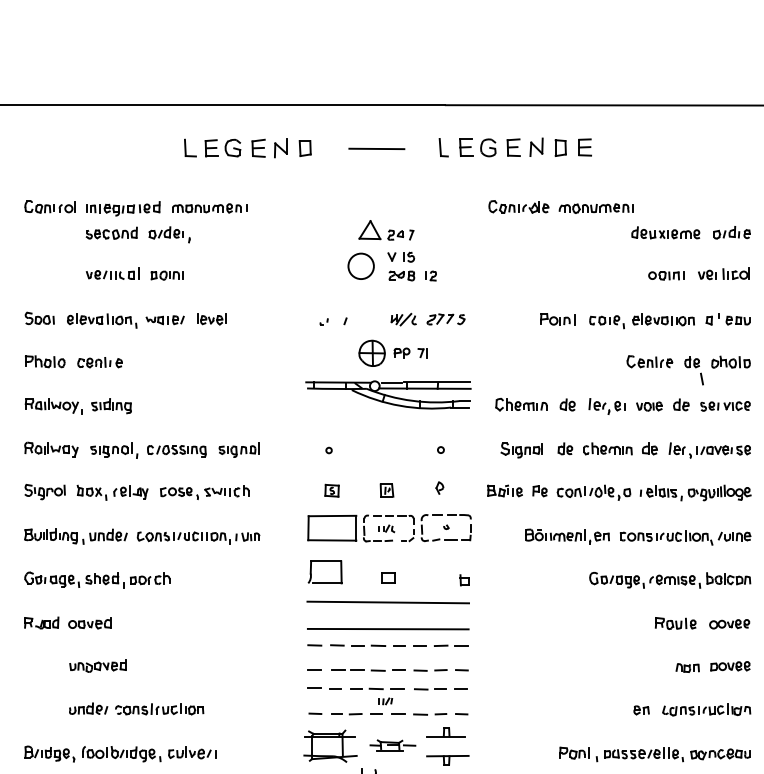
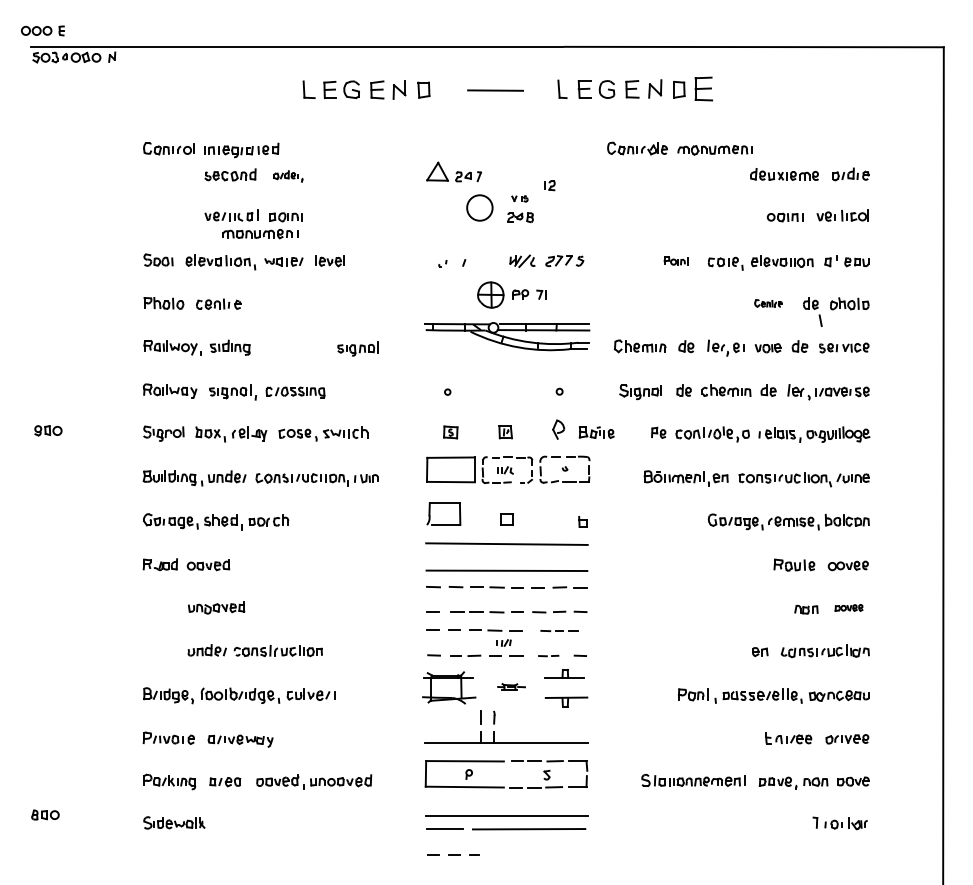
part: (584, 147) -> (703, 89), size x1.4
part: (209, 208) -> (260, 234), moved
part: (385, 229) -> (453, 171), moved
part: (169, 234) -> (288, 176), size x0.7
part: (400, 256) -> (519, 198), size x0.6
part: (430, 275) -> (549, 185), moved
part: (557, 318) -> (676, 260), size x0.7
part: (649, 361) -> (768, 303), size x0.6
part: (238, 449) -> (357, 348), moved
part: (439, 487) -> (558, 429), size x1.6
part: (504, 490) -> (596, 432), moved
part: (729, 665) -> (848, 607), size x0.7
part: (440, 688) -> (559, 630), size x0.7
part: (429, 713) -> (548, 655), size x0.6
part: (392, 744) -> (511, 686), size x0.6

